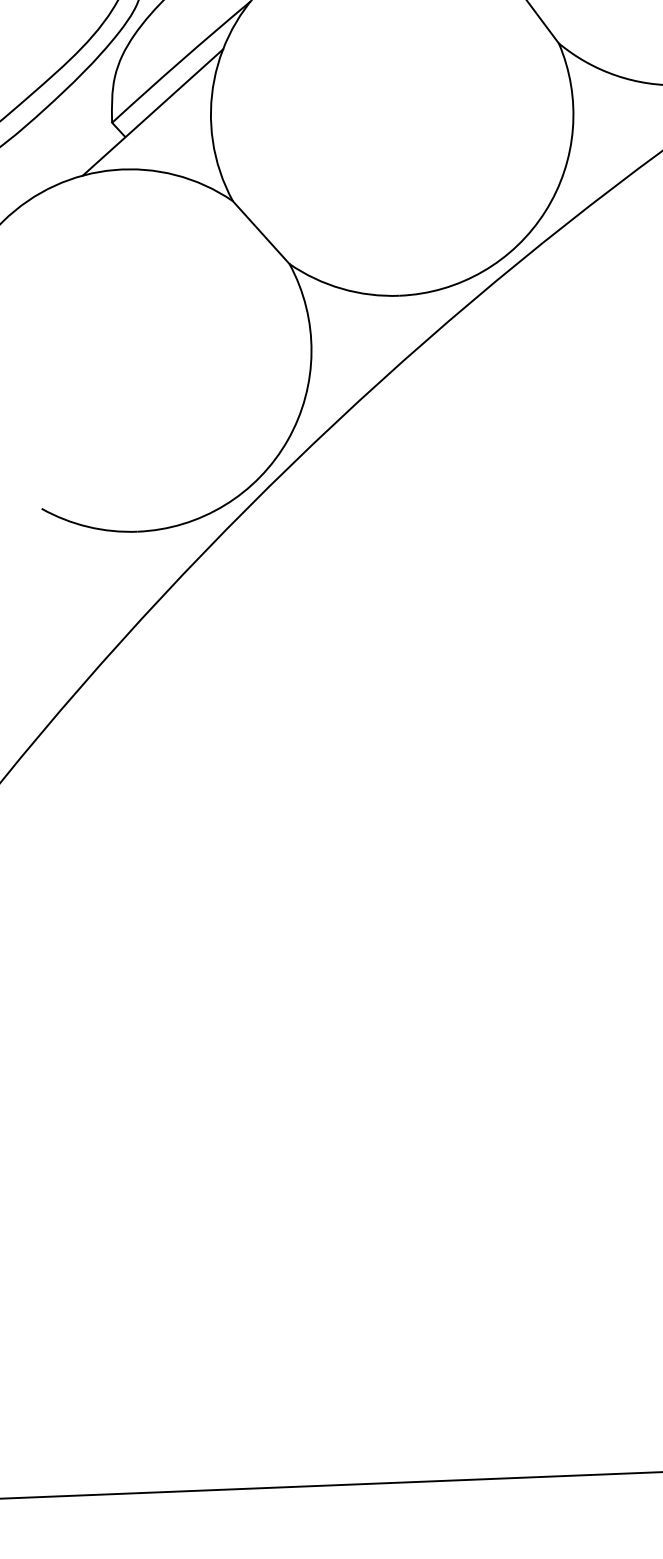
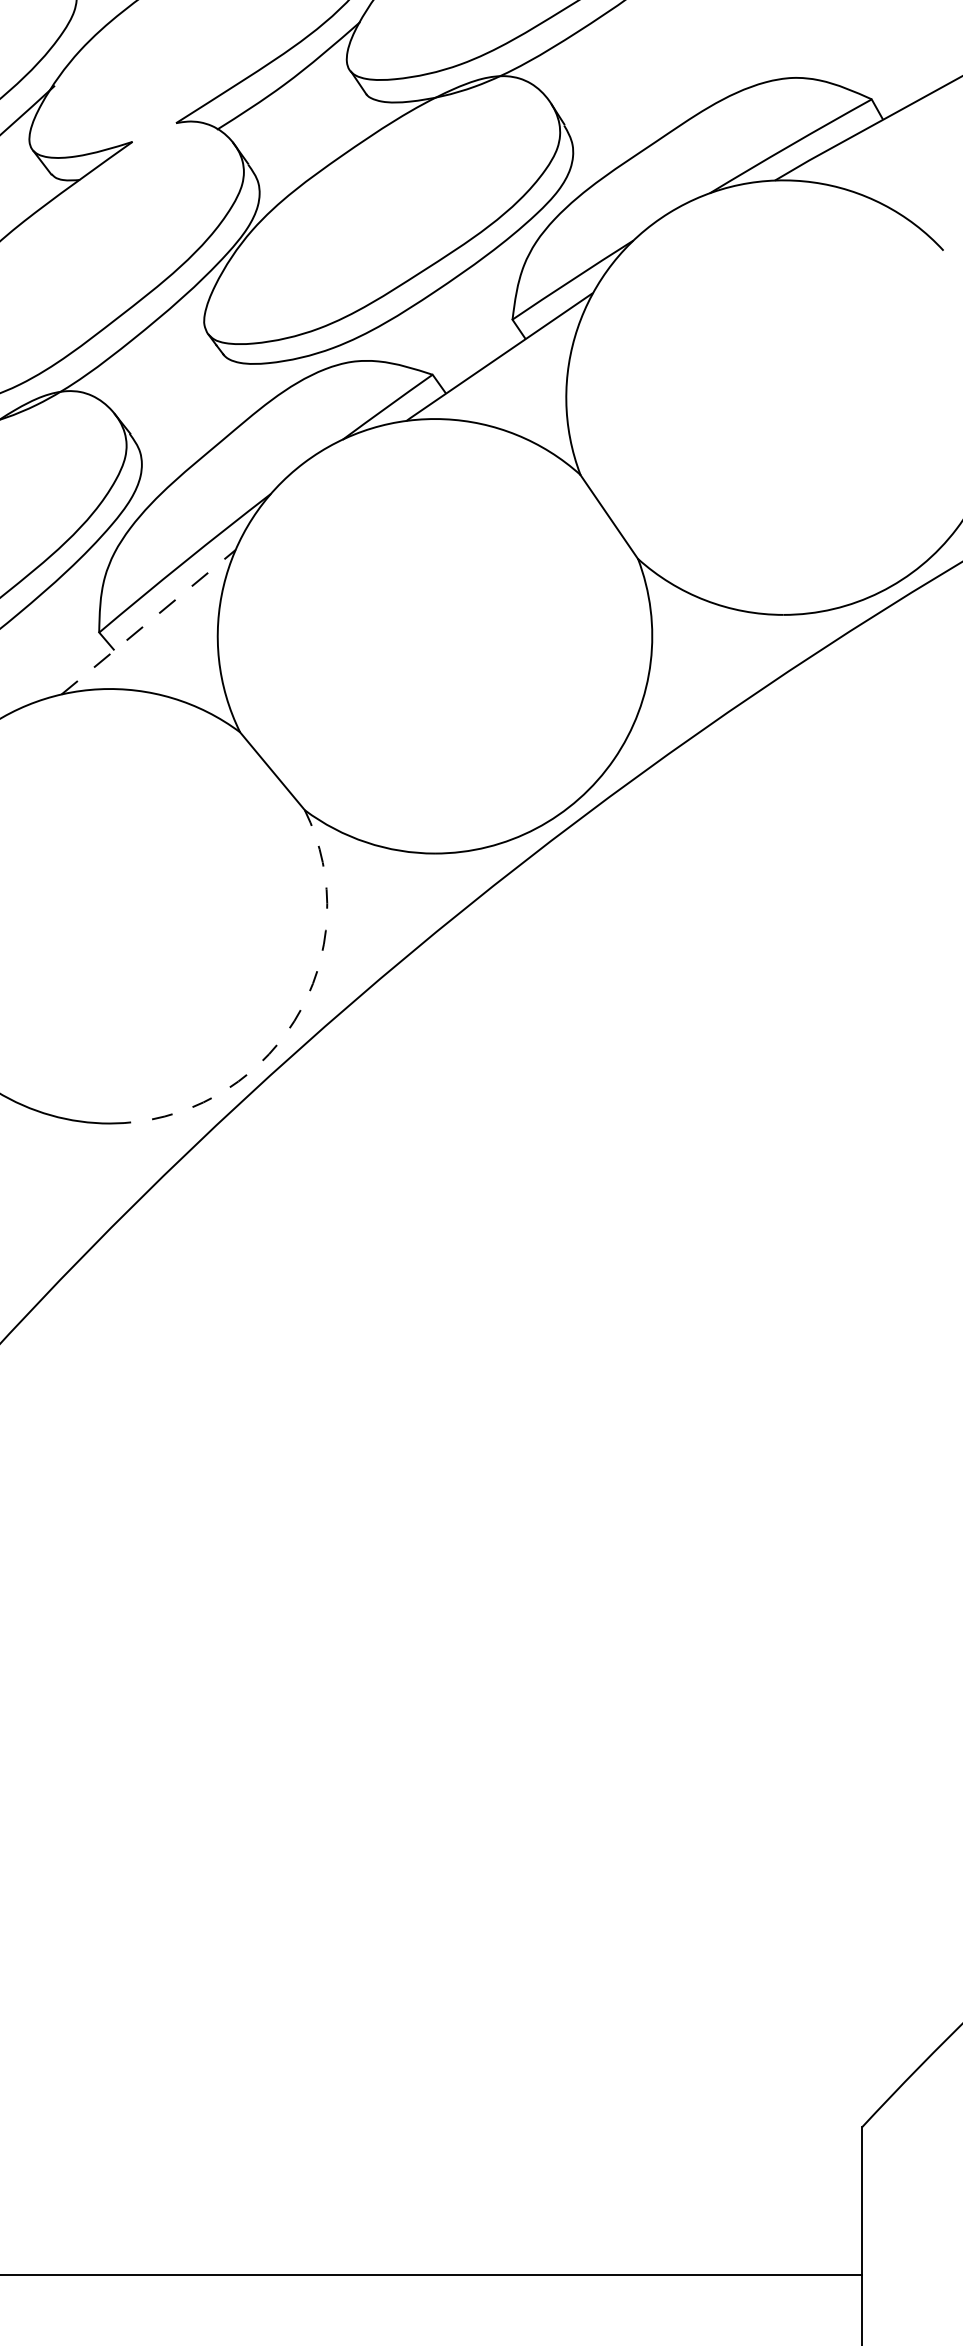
line: (153, 111) -> (149, 621), solid -> dashed
arc: (287, 440) -> (294, 1021), solid -> dashed

